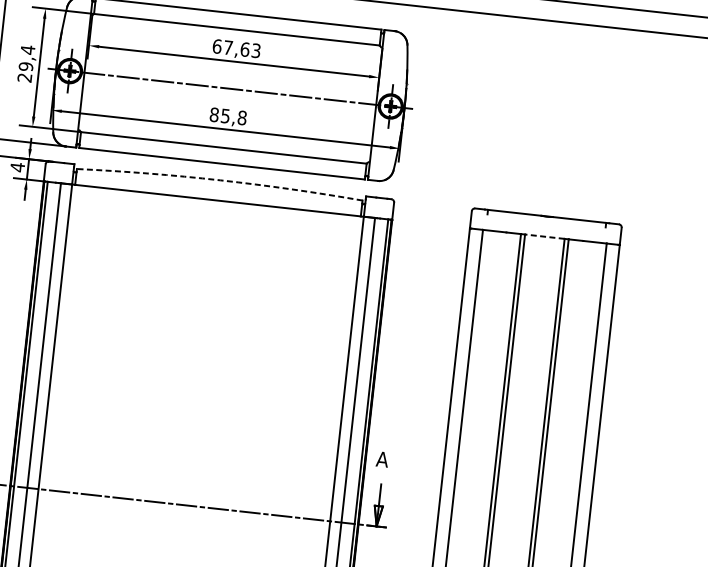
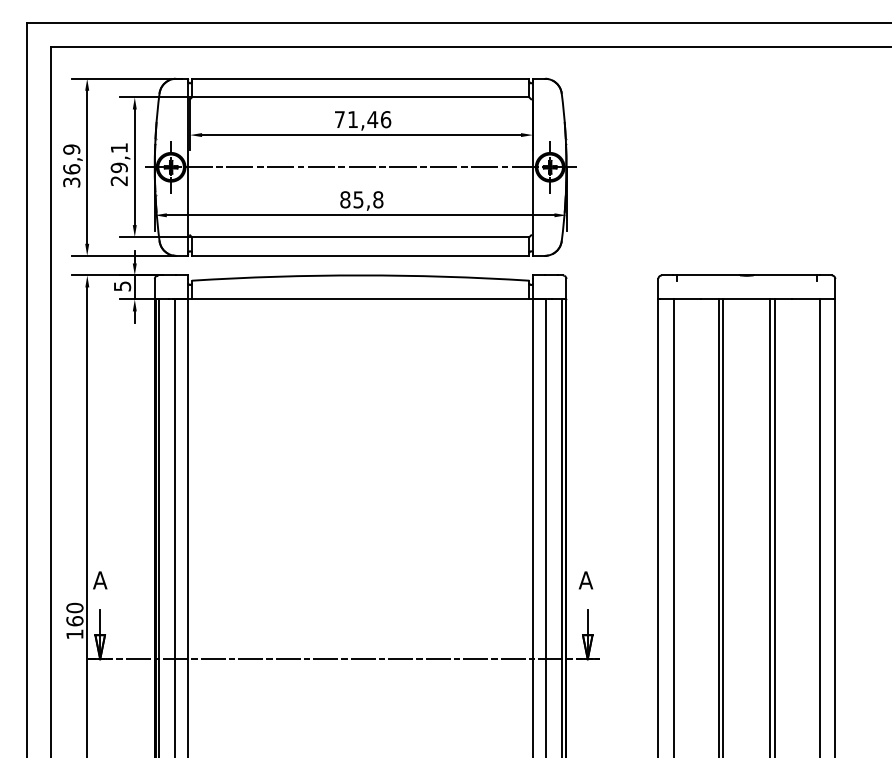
text: (236, 48) -> (362, 119), 67,63 -> 71,46
text: (28, 49) -> (119, 147), 29,4 -> 29,1
text: (17, 167) -> (122, 286), 4 -> 5
arc: (220, 180) -> (360, 275), dashed -> solid
line: (544, 236) -> (746, 299), dashed -> solid

